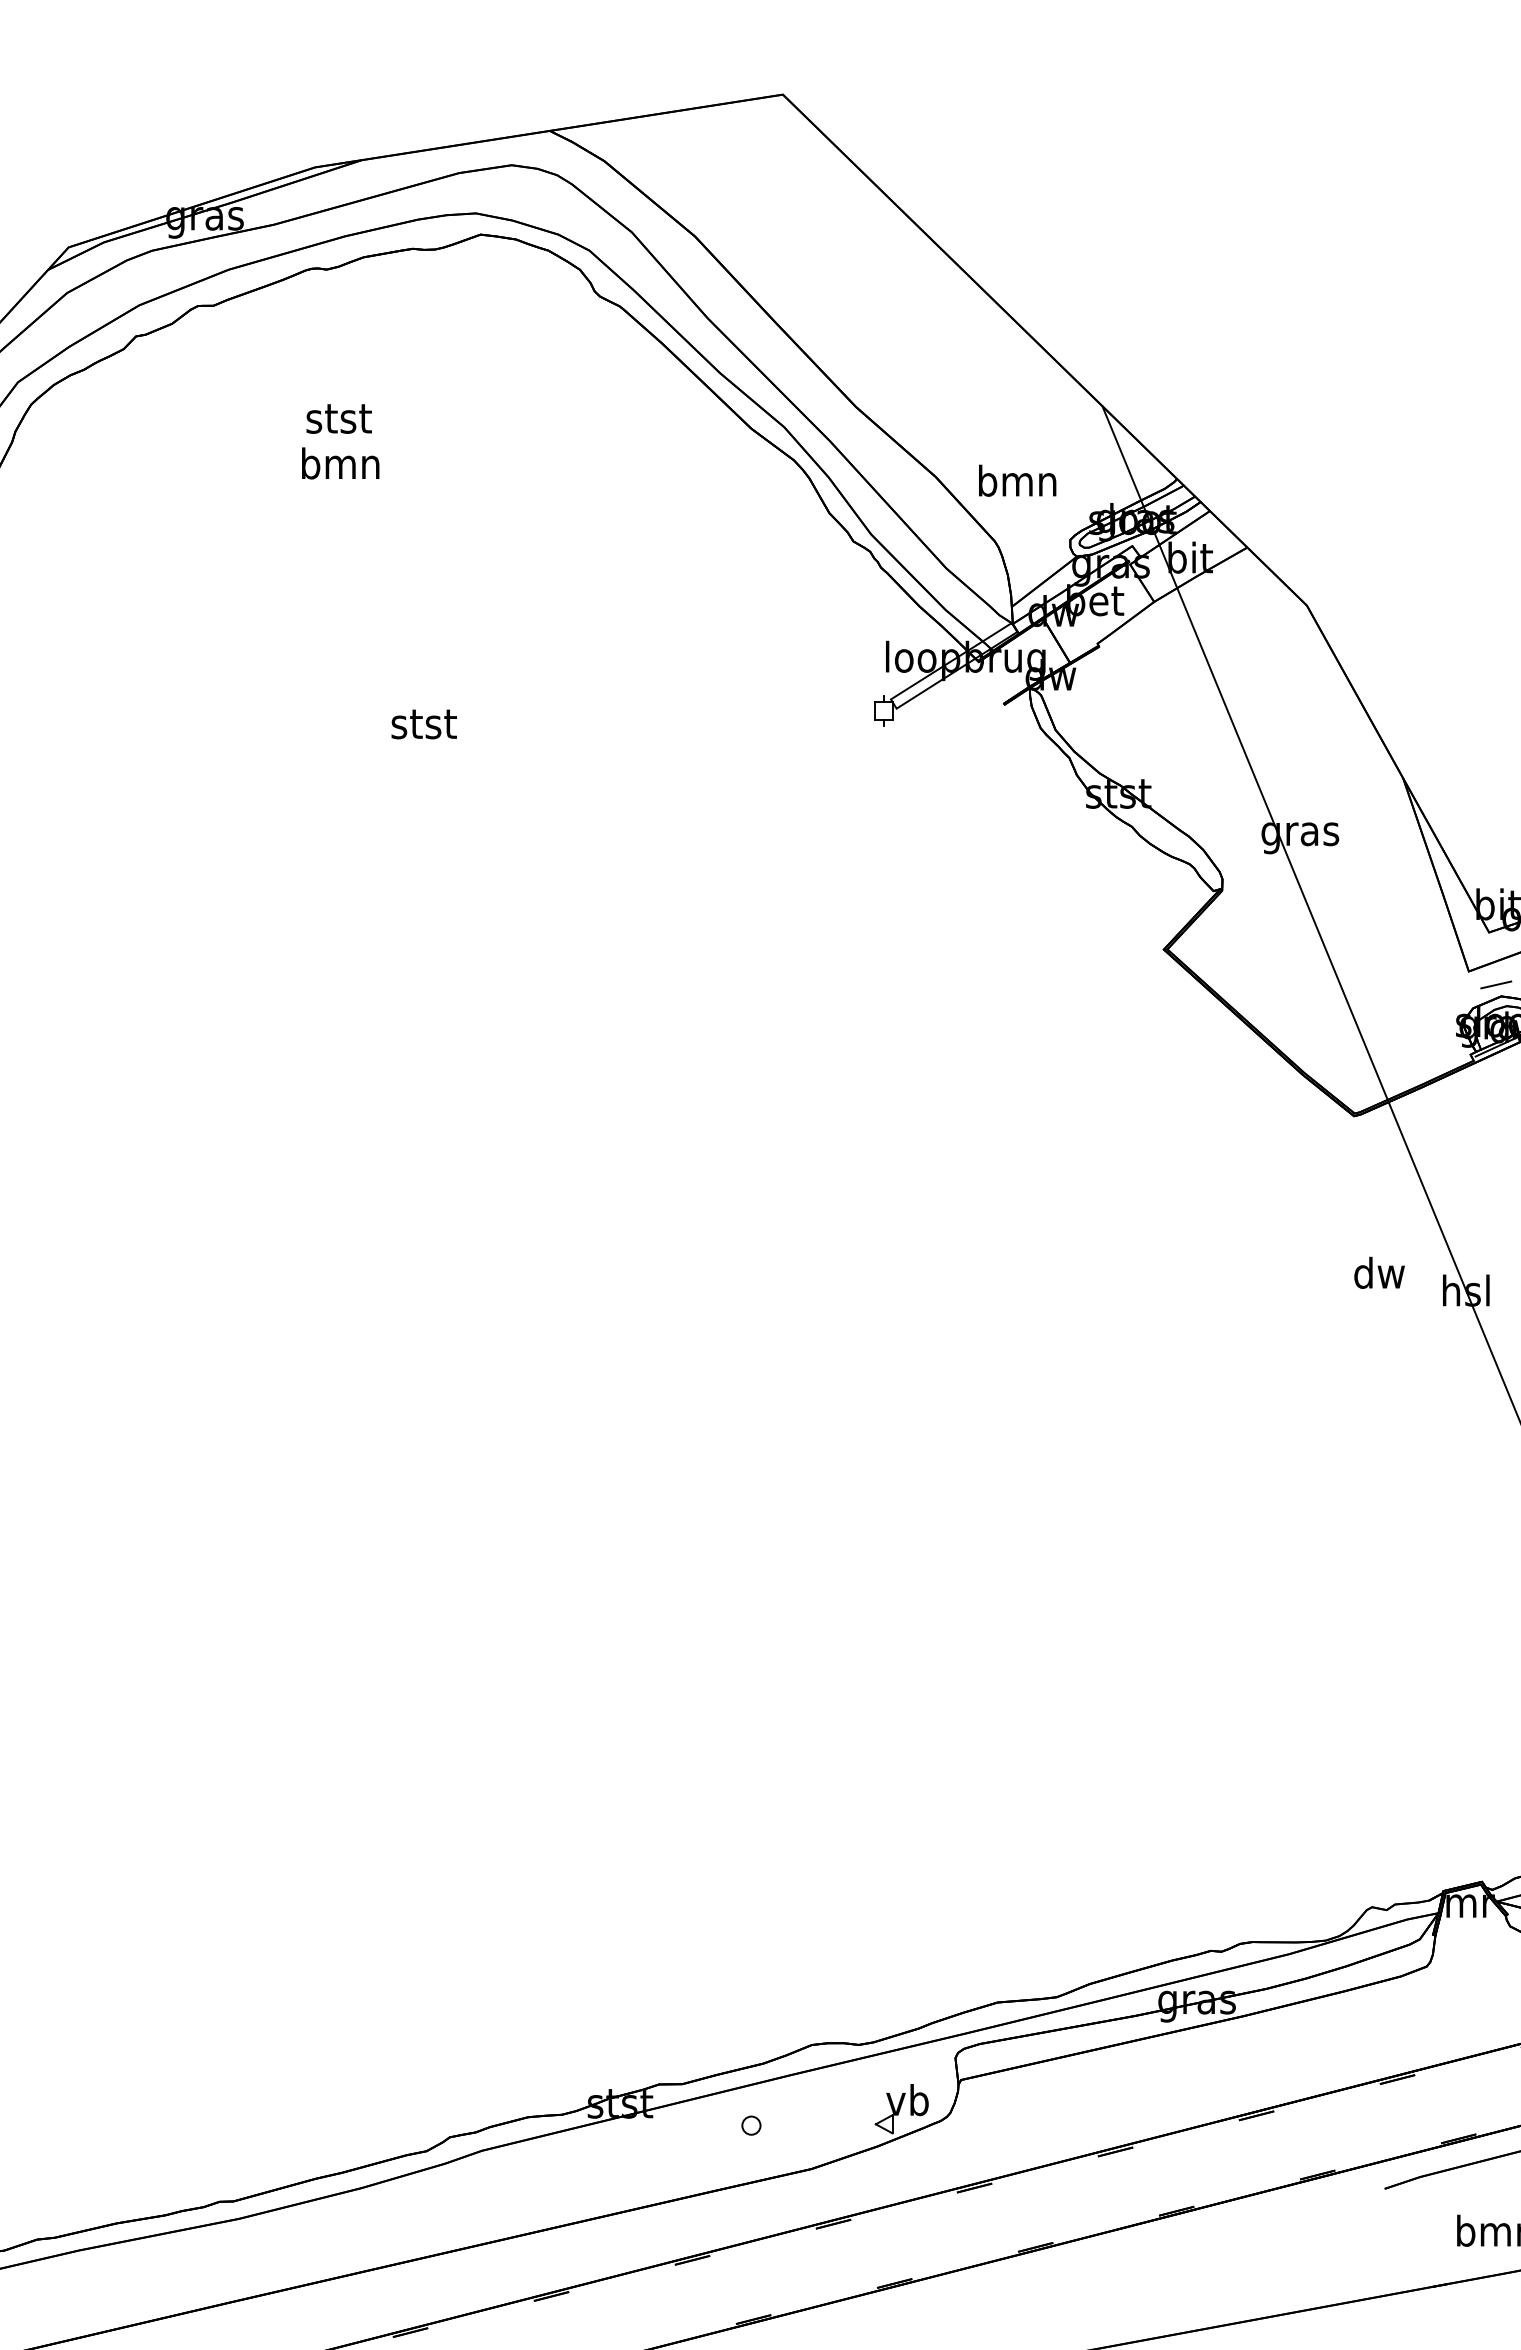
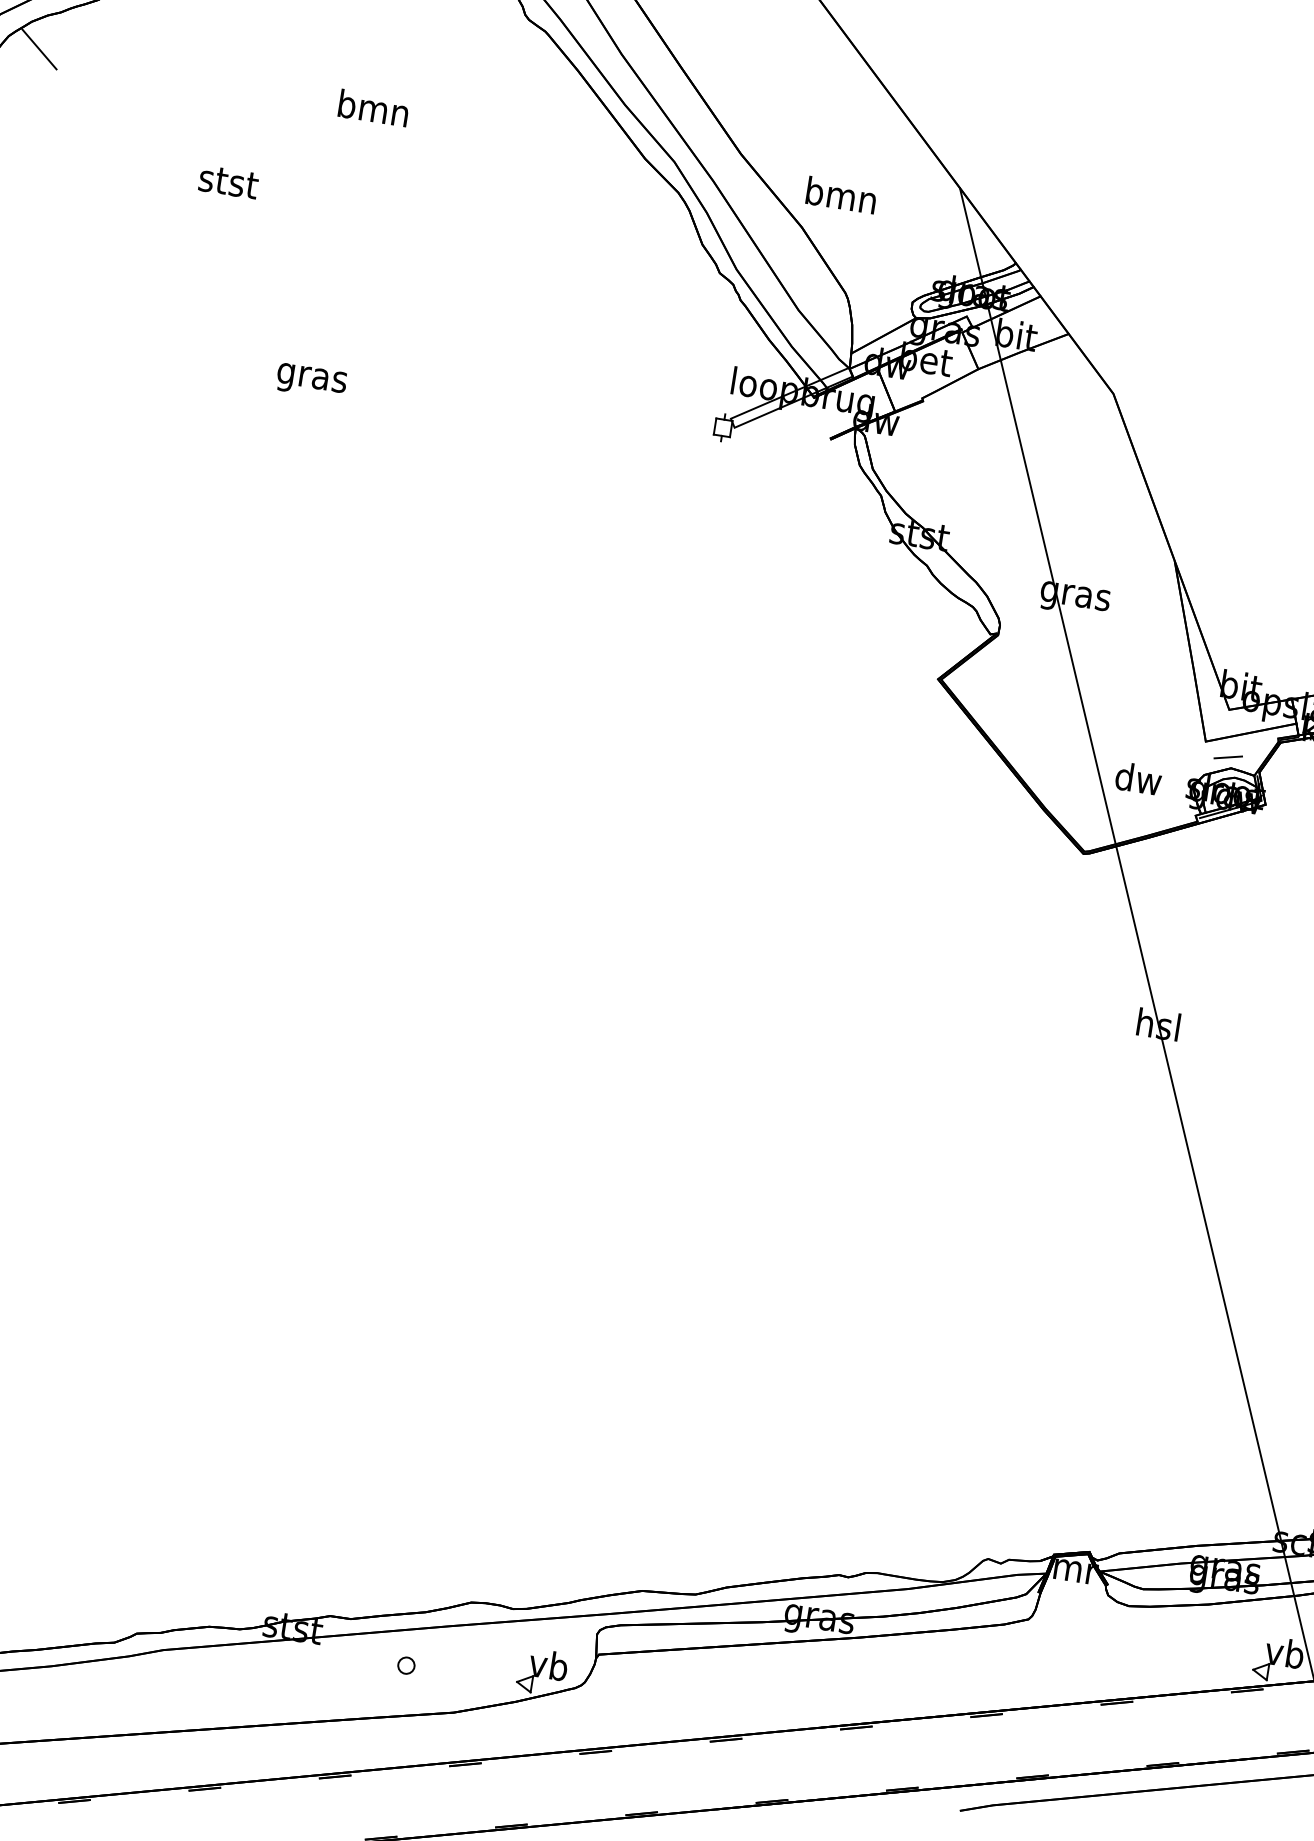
line: (67, 413) -> (39, 49), added
text: (338, 418) -> (228, 181), moved
text: (340, 463) -> (373, 108), moved
text: (1017, 480) -> (841, 195), moved
text: (423, 728) -> (311, 378), stst -> gras
text: (1379, 1272) -> (1138, 778), moved

